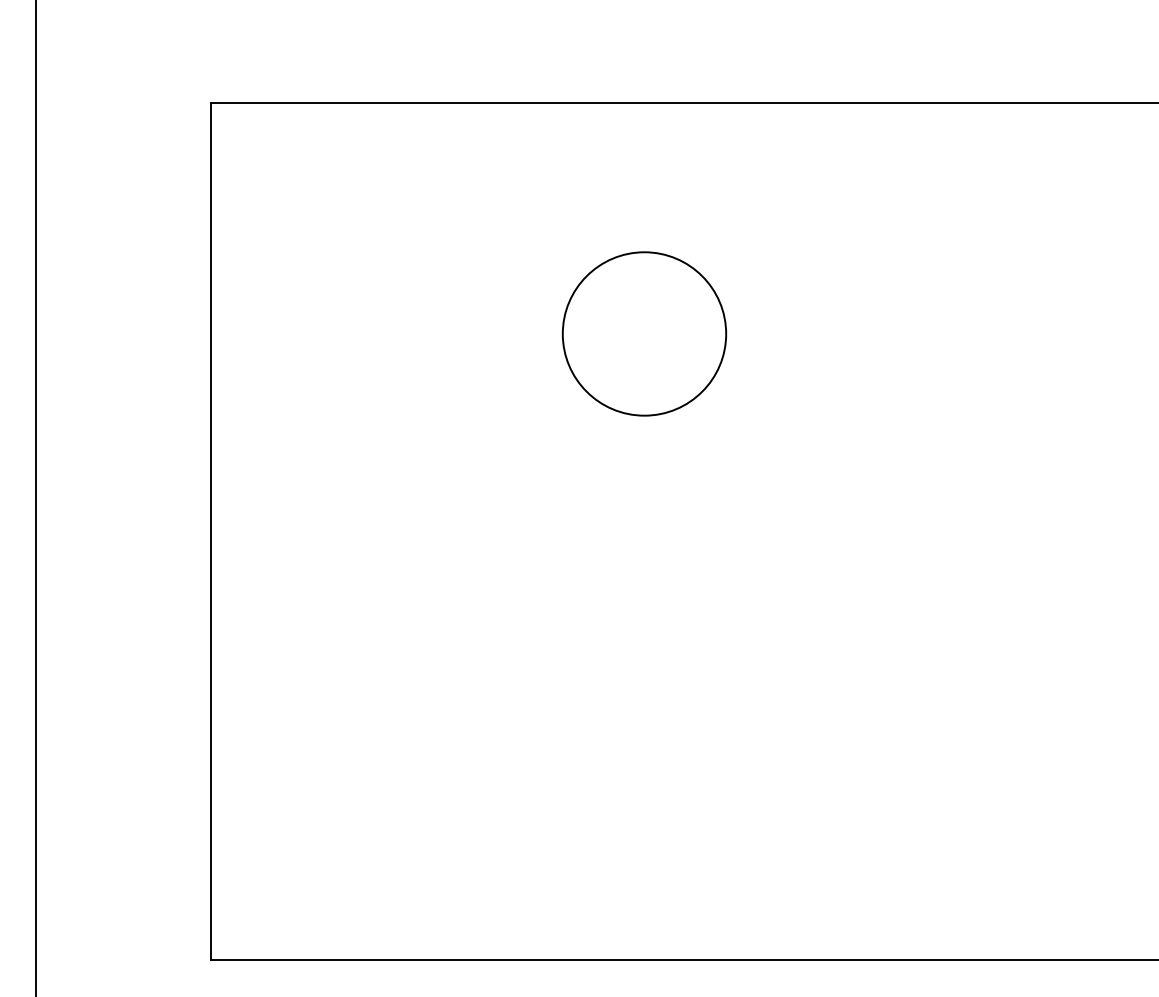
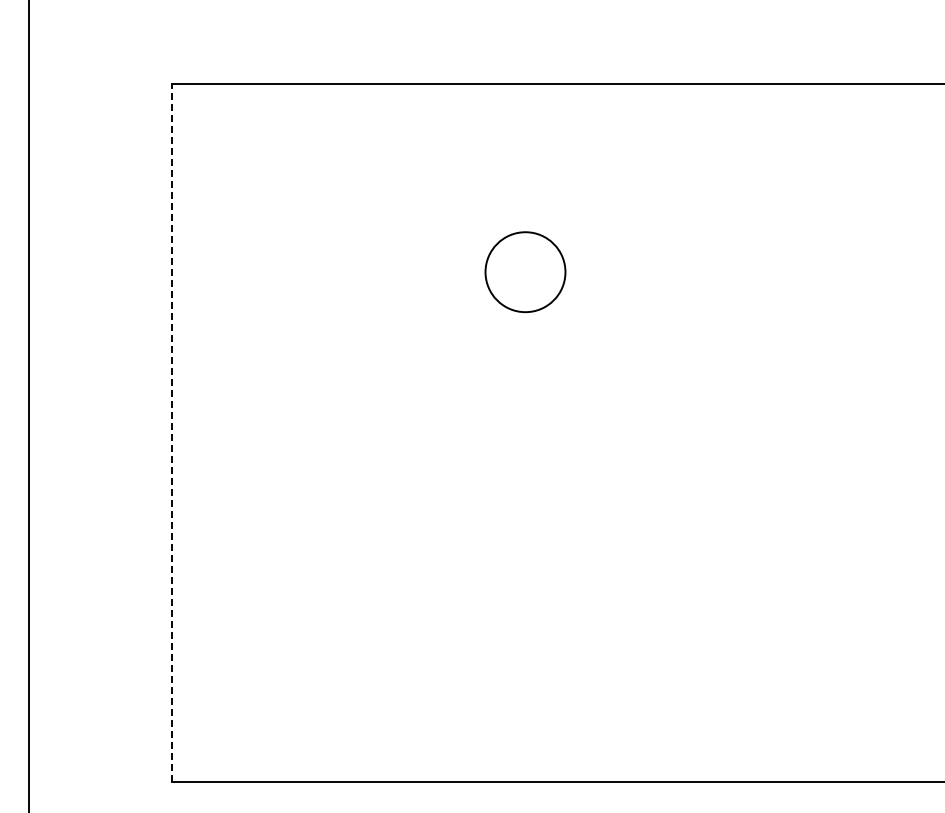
part: (644, 332) -> (525, 271), size x0.6
line: (210, 530) -> (171, 432), solid -> dashed

